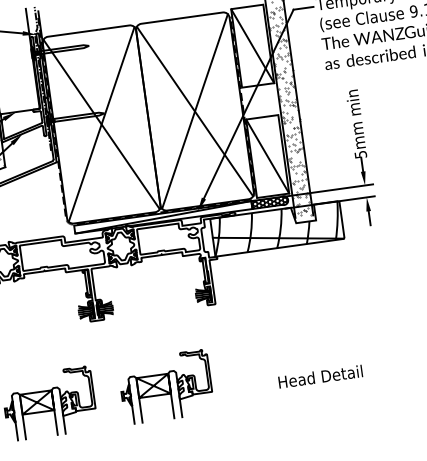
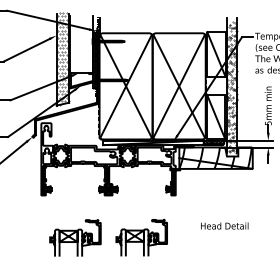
text: (320, 375) -> (224, 225), moved

